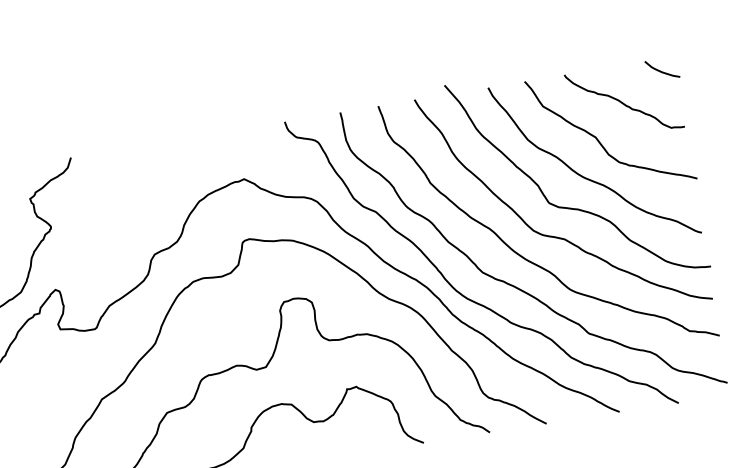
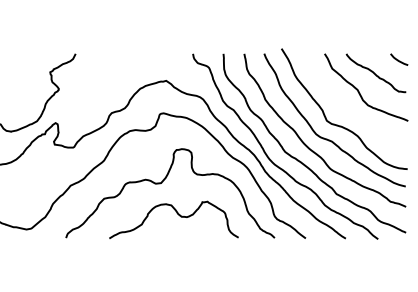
curve: (588, 177) -> (350, 110), removed

